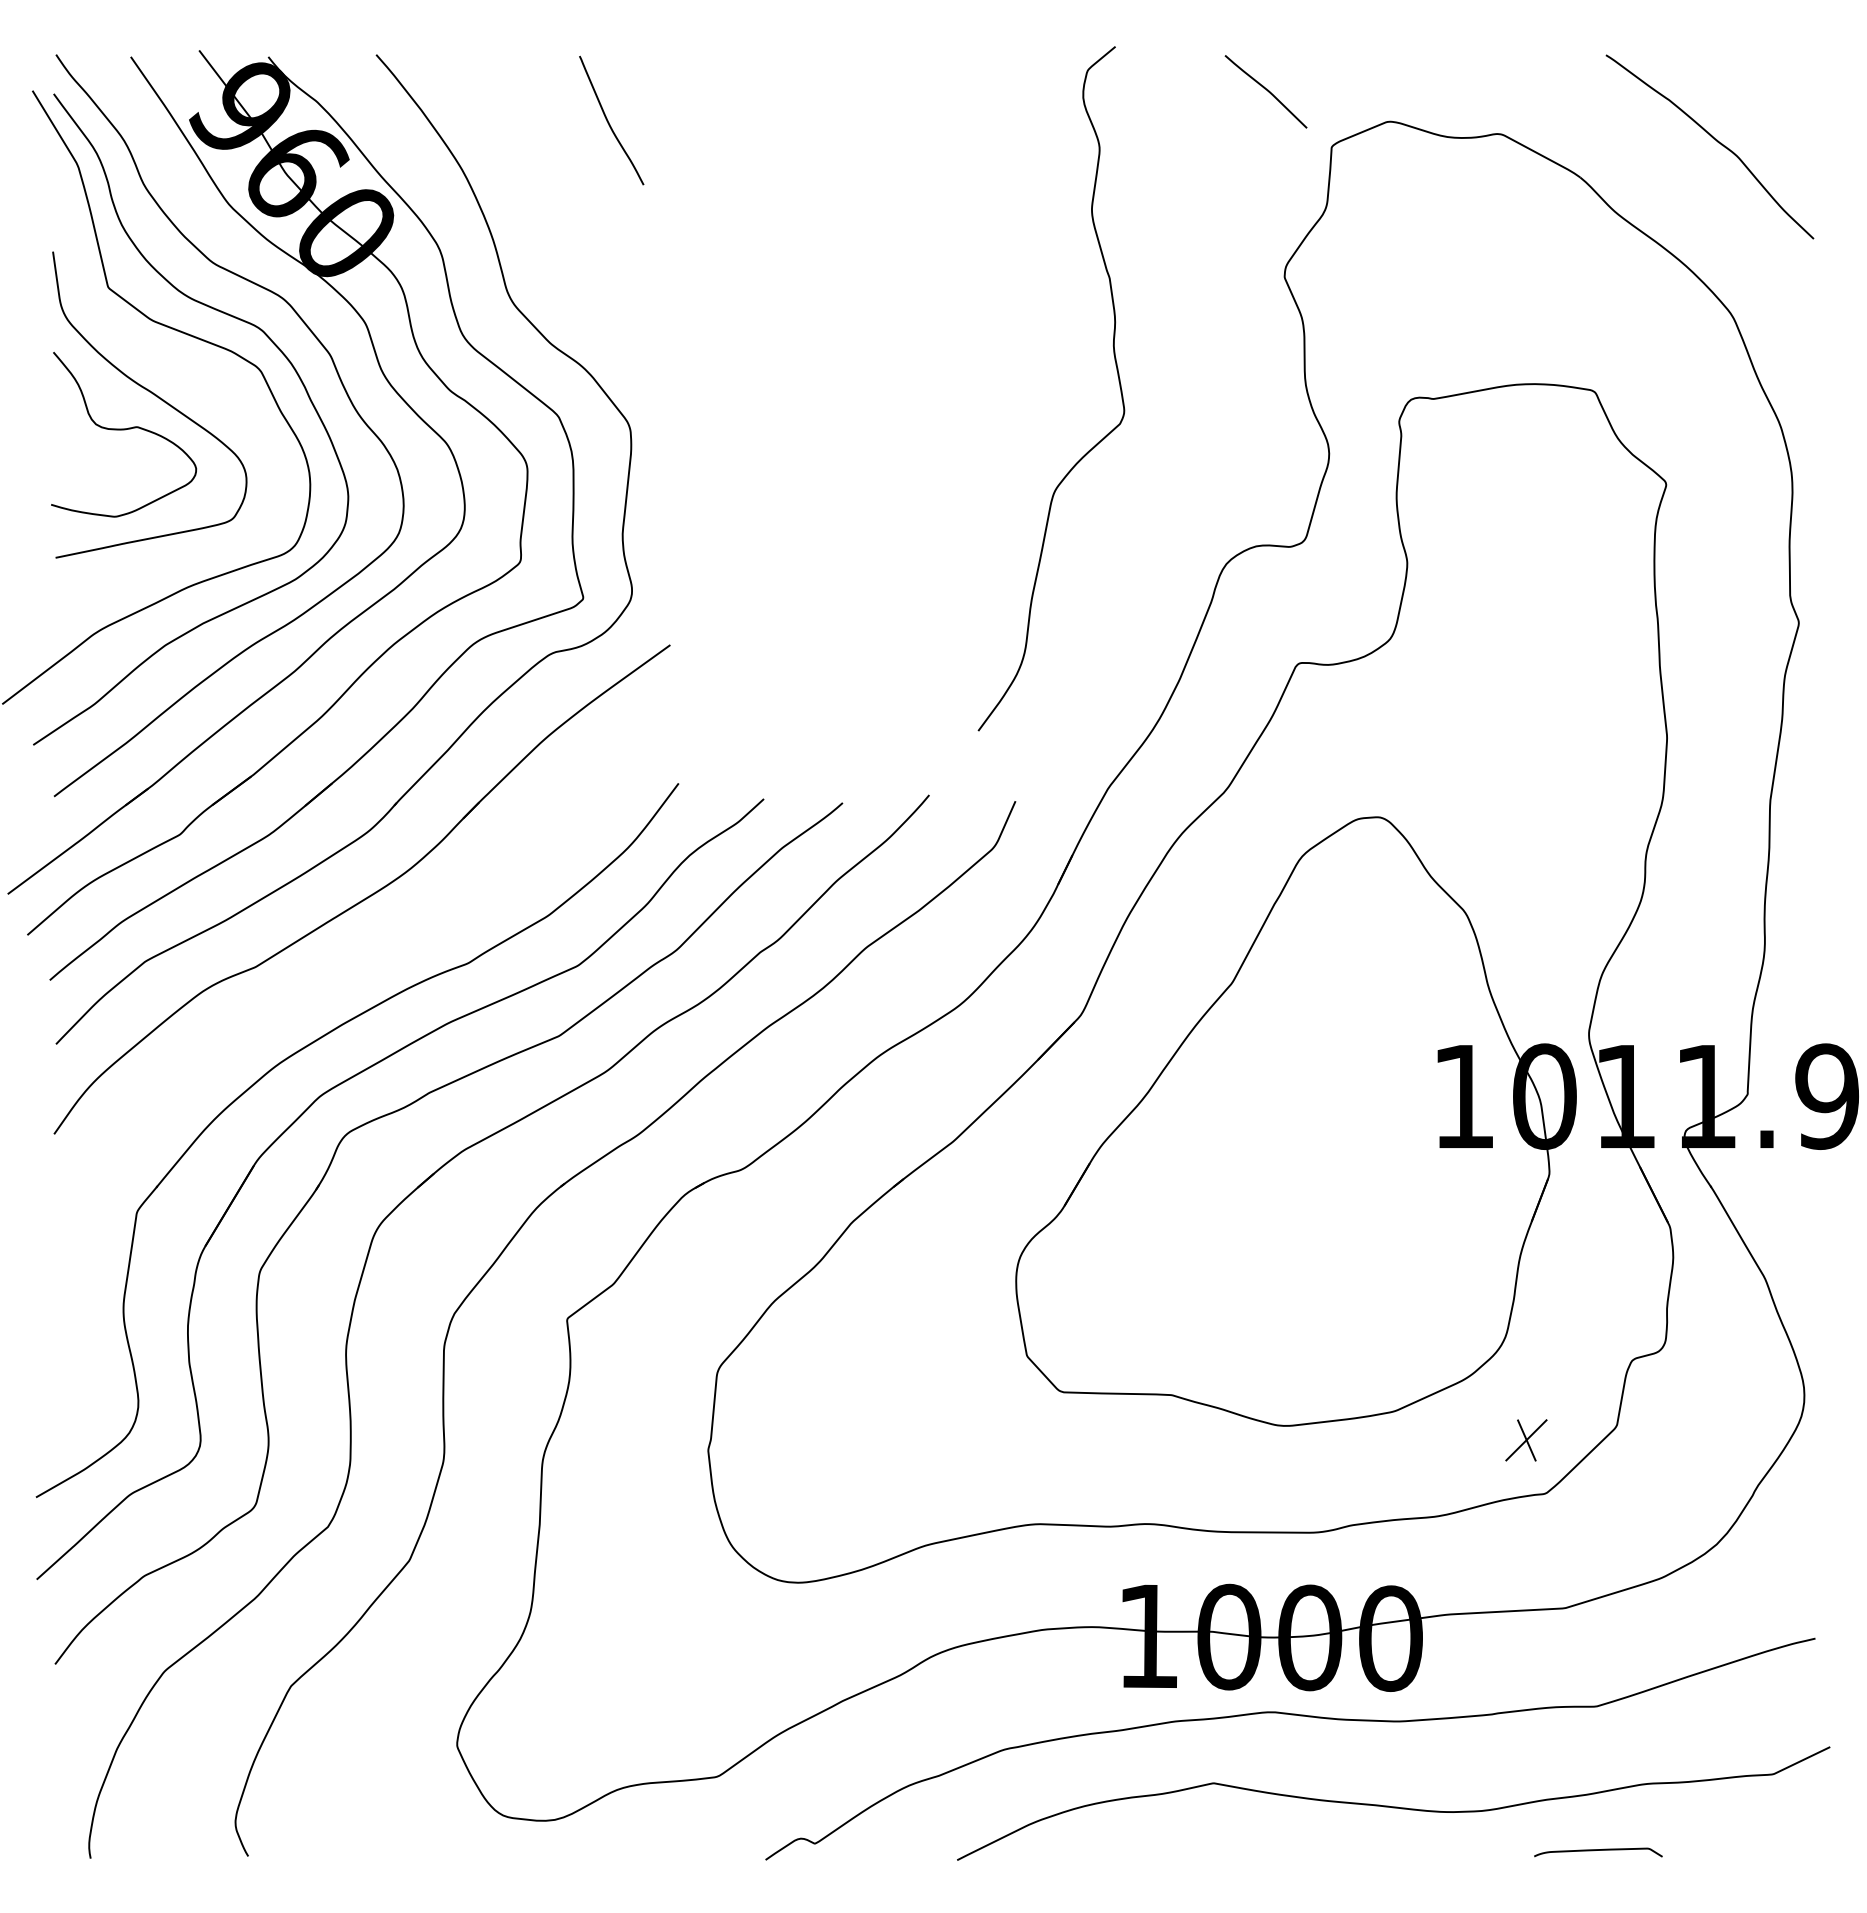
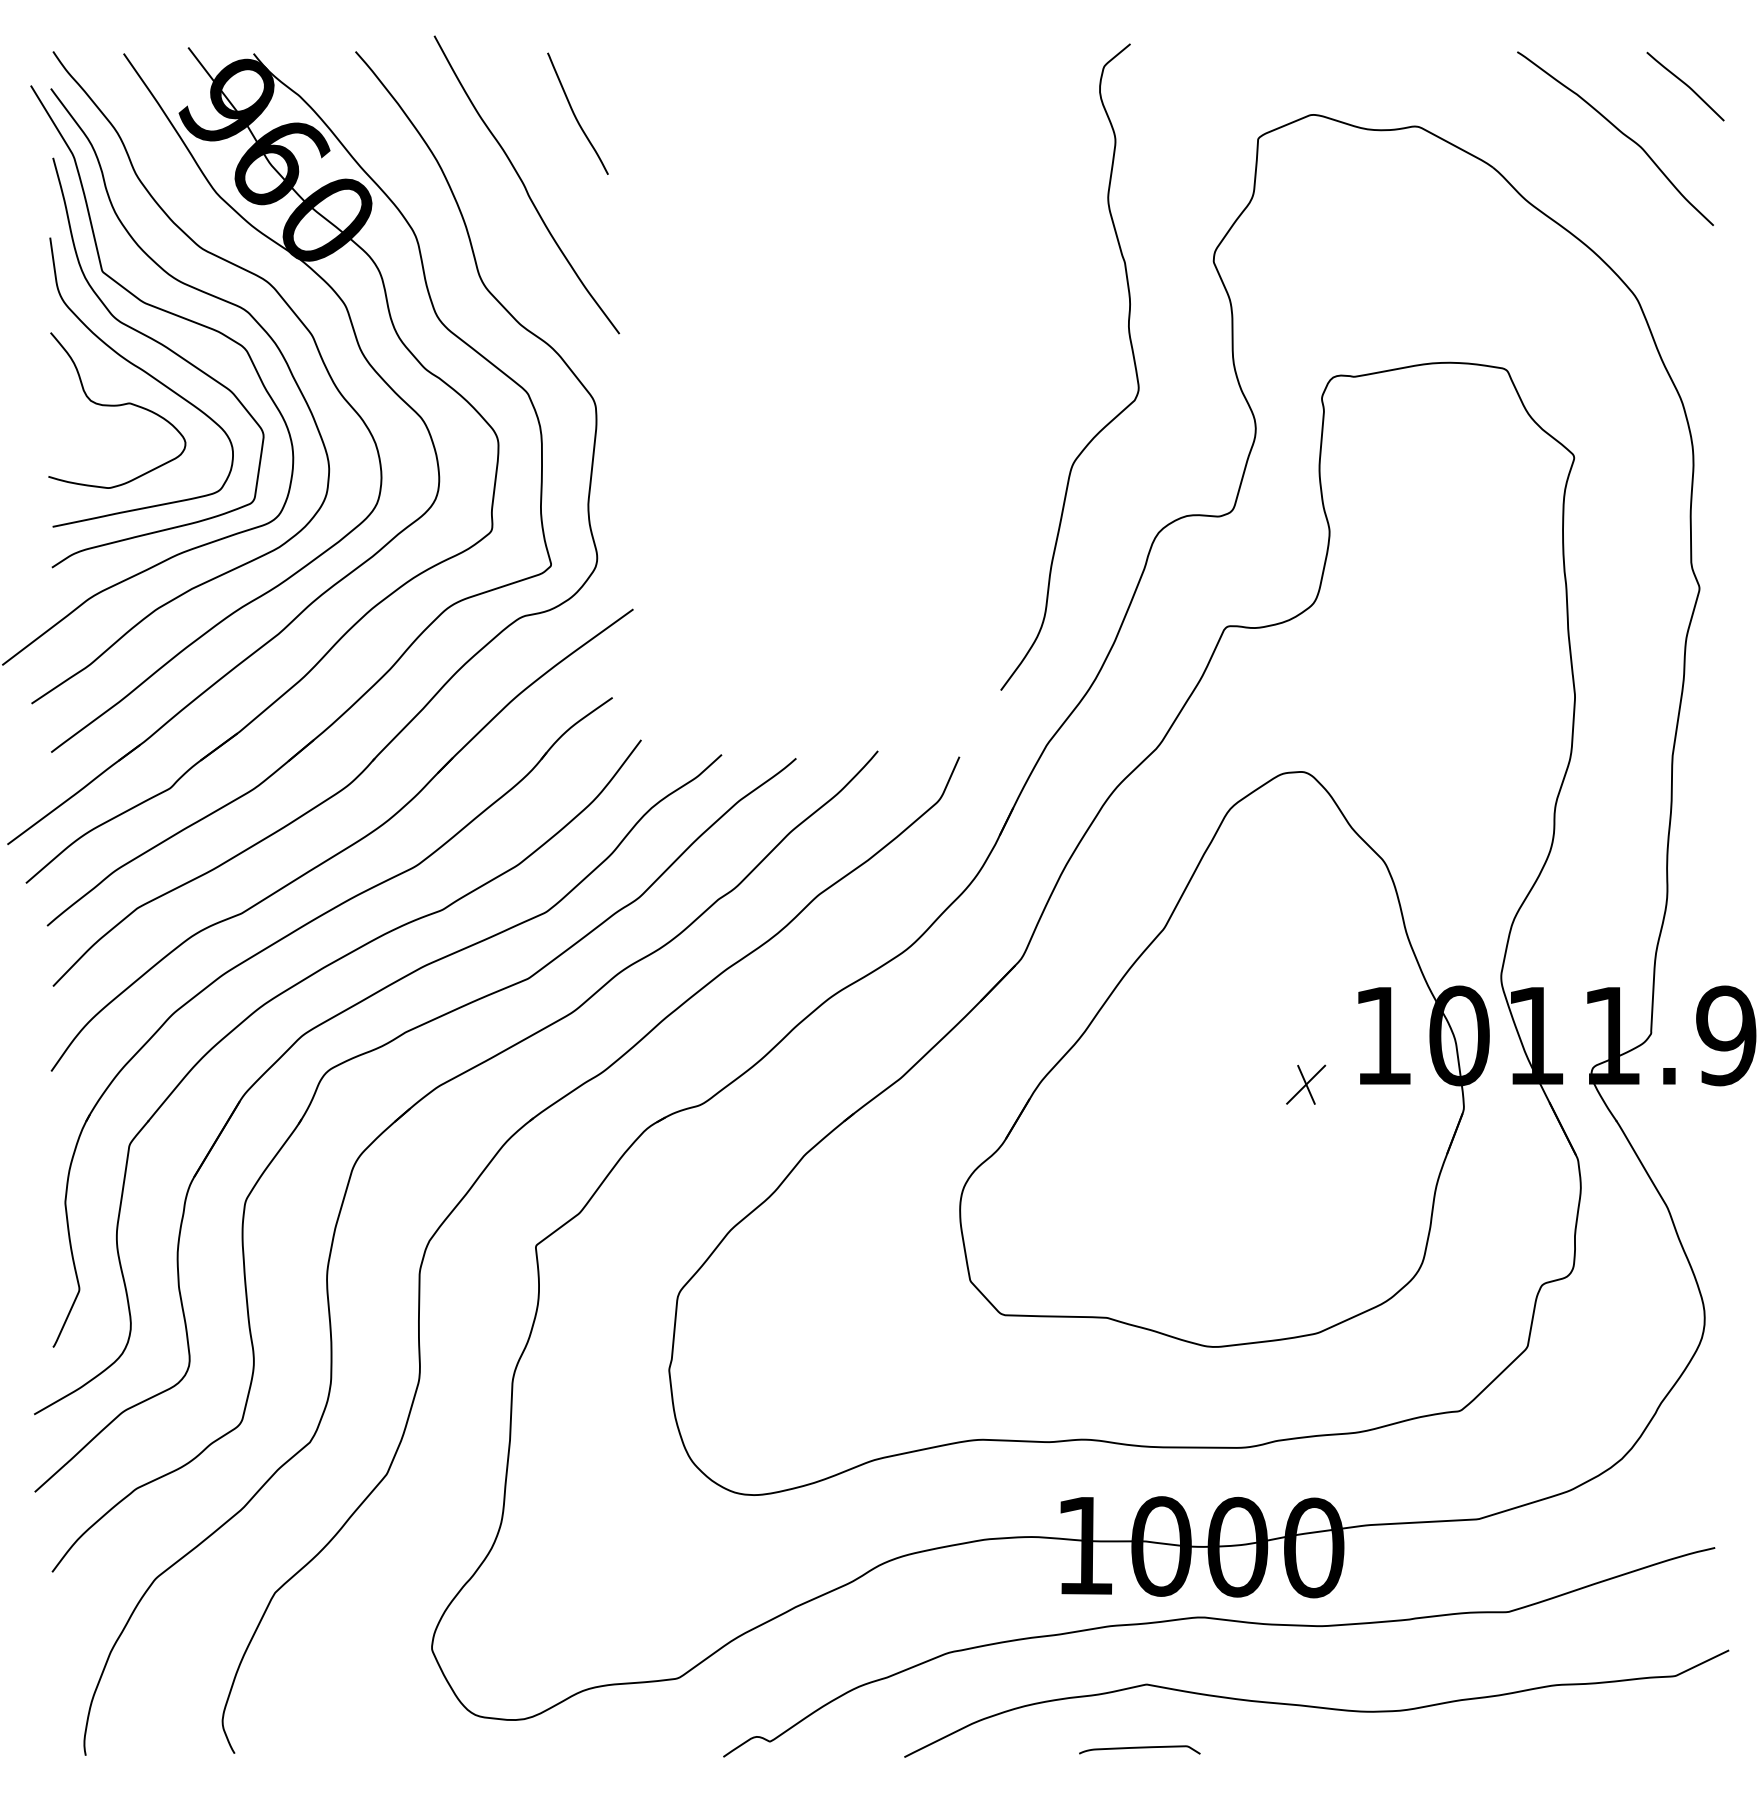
curve: (1266, 90) -> (1685, 85), moved
curve: (555, 195) -> (524, 184), added
curve: (176, 369) -> (166, 348), added
curve: (1117, 376) -> (1132, 355), moved
part: (301, 993) -> (284, 938), added
part: (1526, 1440) -> (1306, 1084), moved
curve: (1598, 1850) -> (1139, 1748), moved

